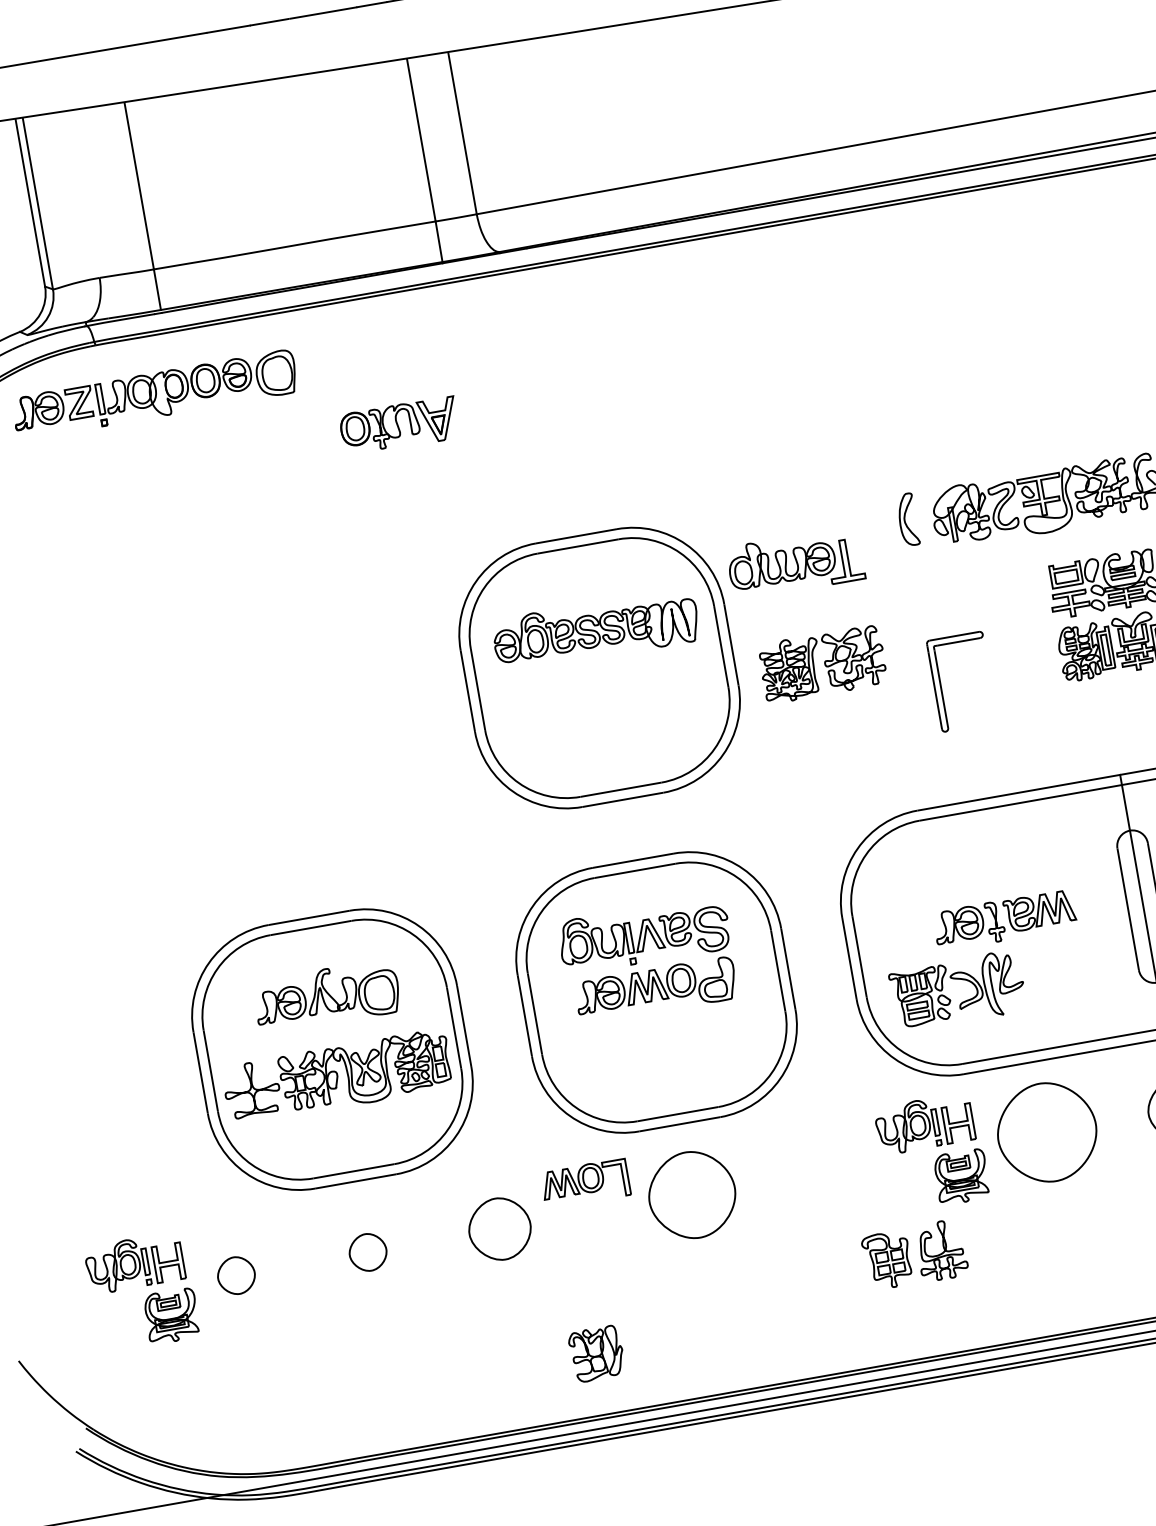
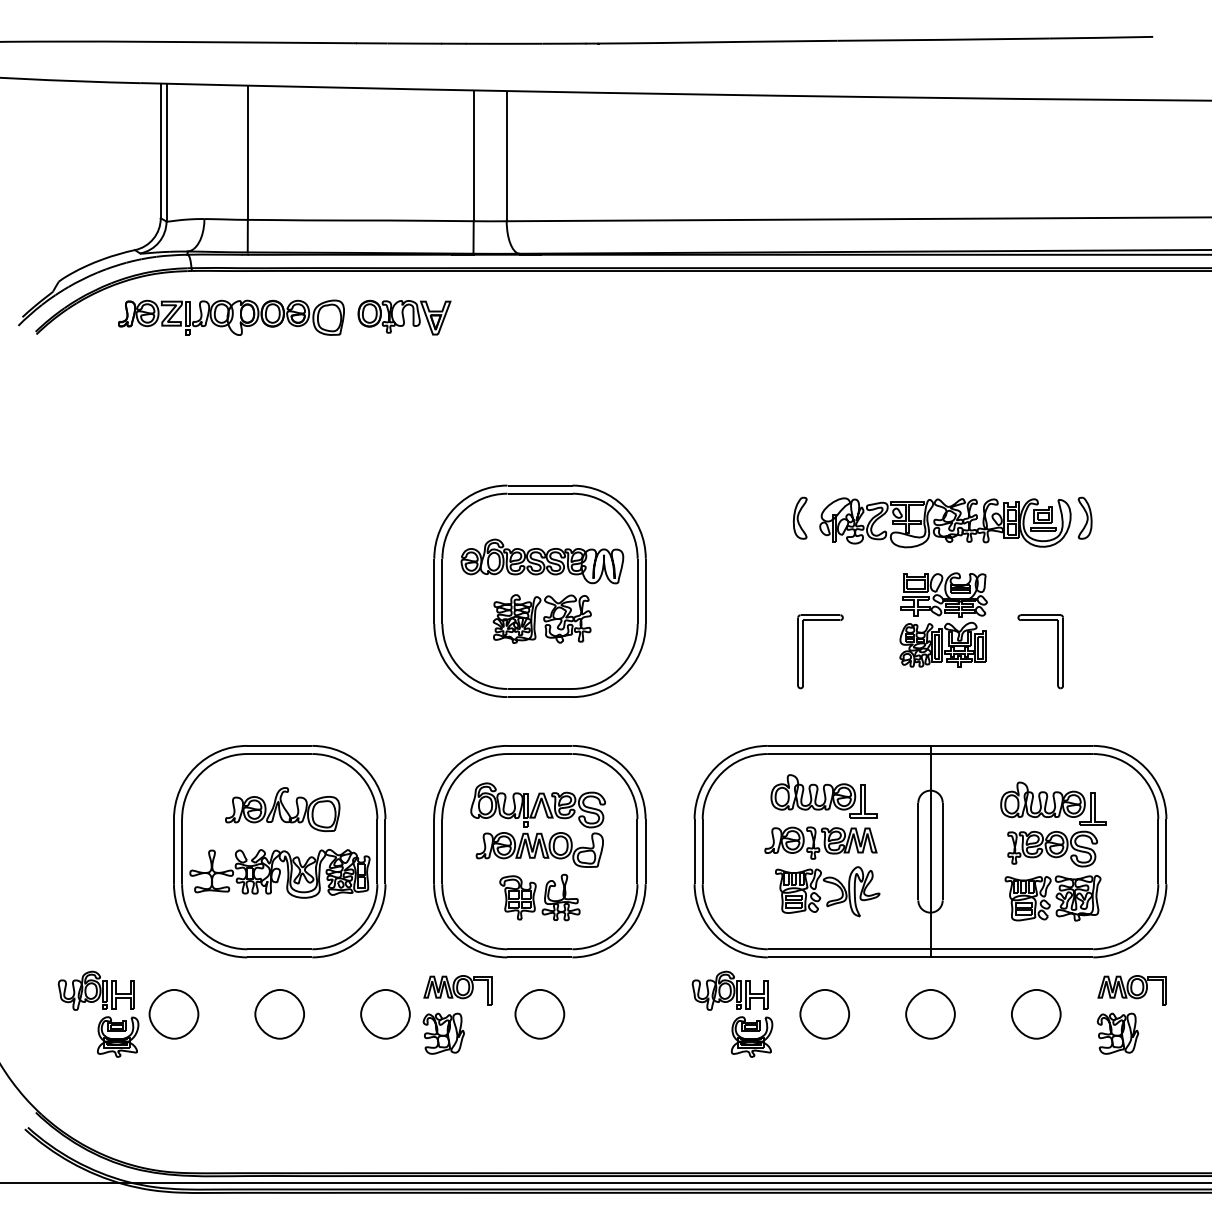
part: (399, 426) -> (404, 317), moved
part: (795, 563) -> (823, 796), moved
part: (821, 663) -> (541, 618), moved
part: (958, 980) -> (829, 883), moved
part: (1047, 1132) -> (824, 1014), size x0.62
part: (691, 1195) -> (539, 1014), size x0.71
part: (367, 1252) -> (279, 1014), size x1.67
part: (914, 1255) -> (539, 897), moved
part: (235, 1275) -> (173, 1014), size x1.67
part: (596, 1353) -> (443, 1033), moved

